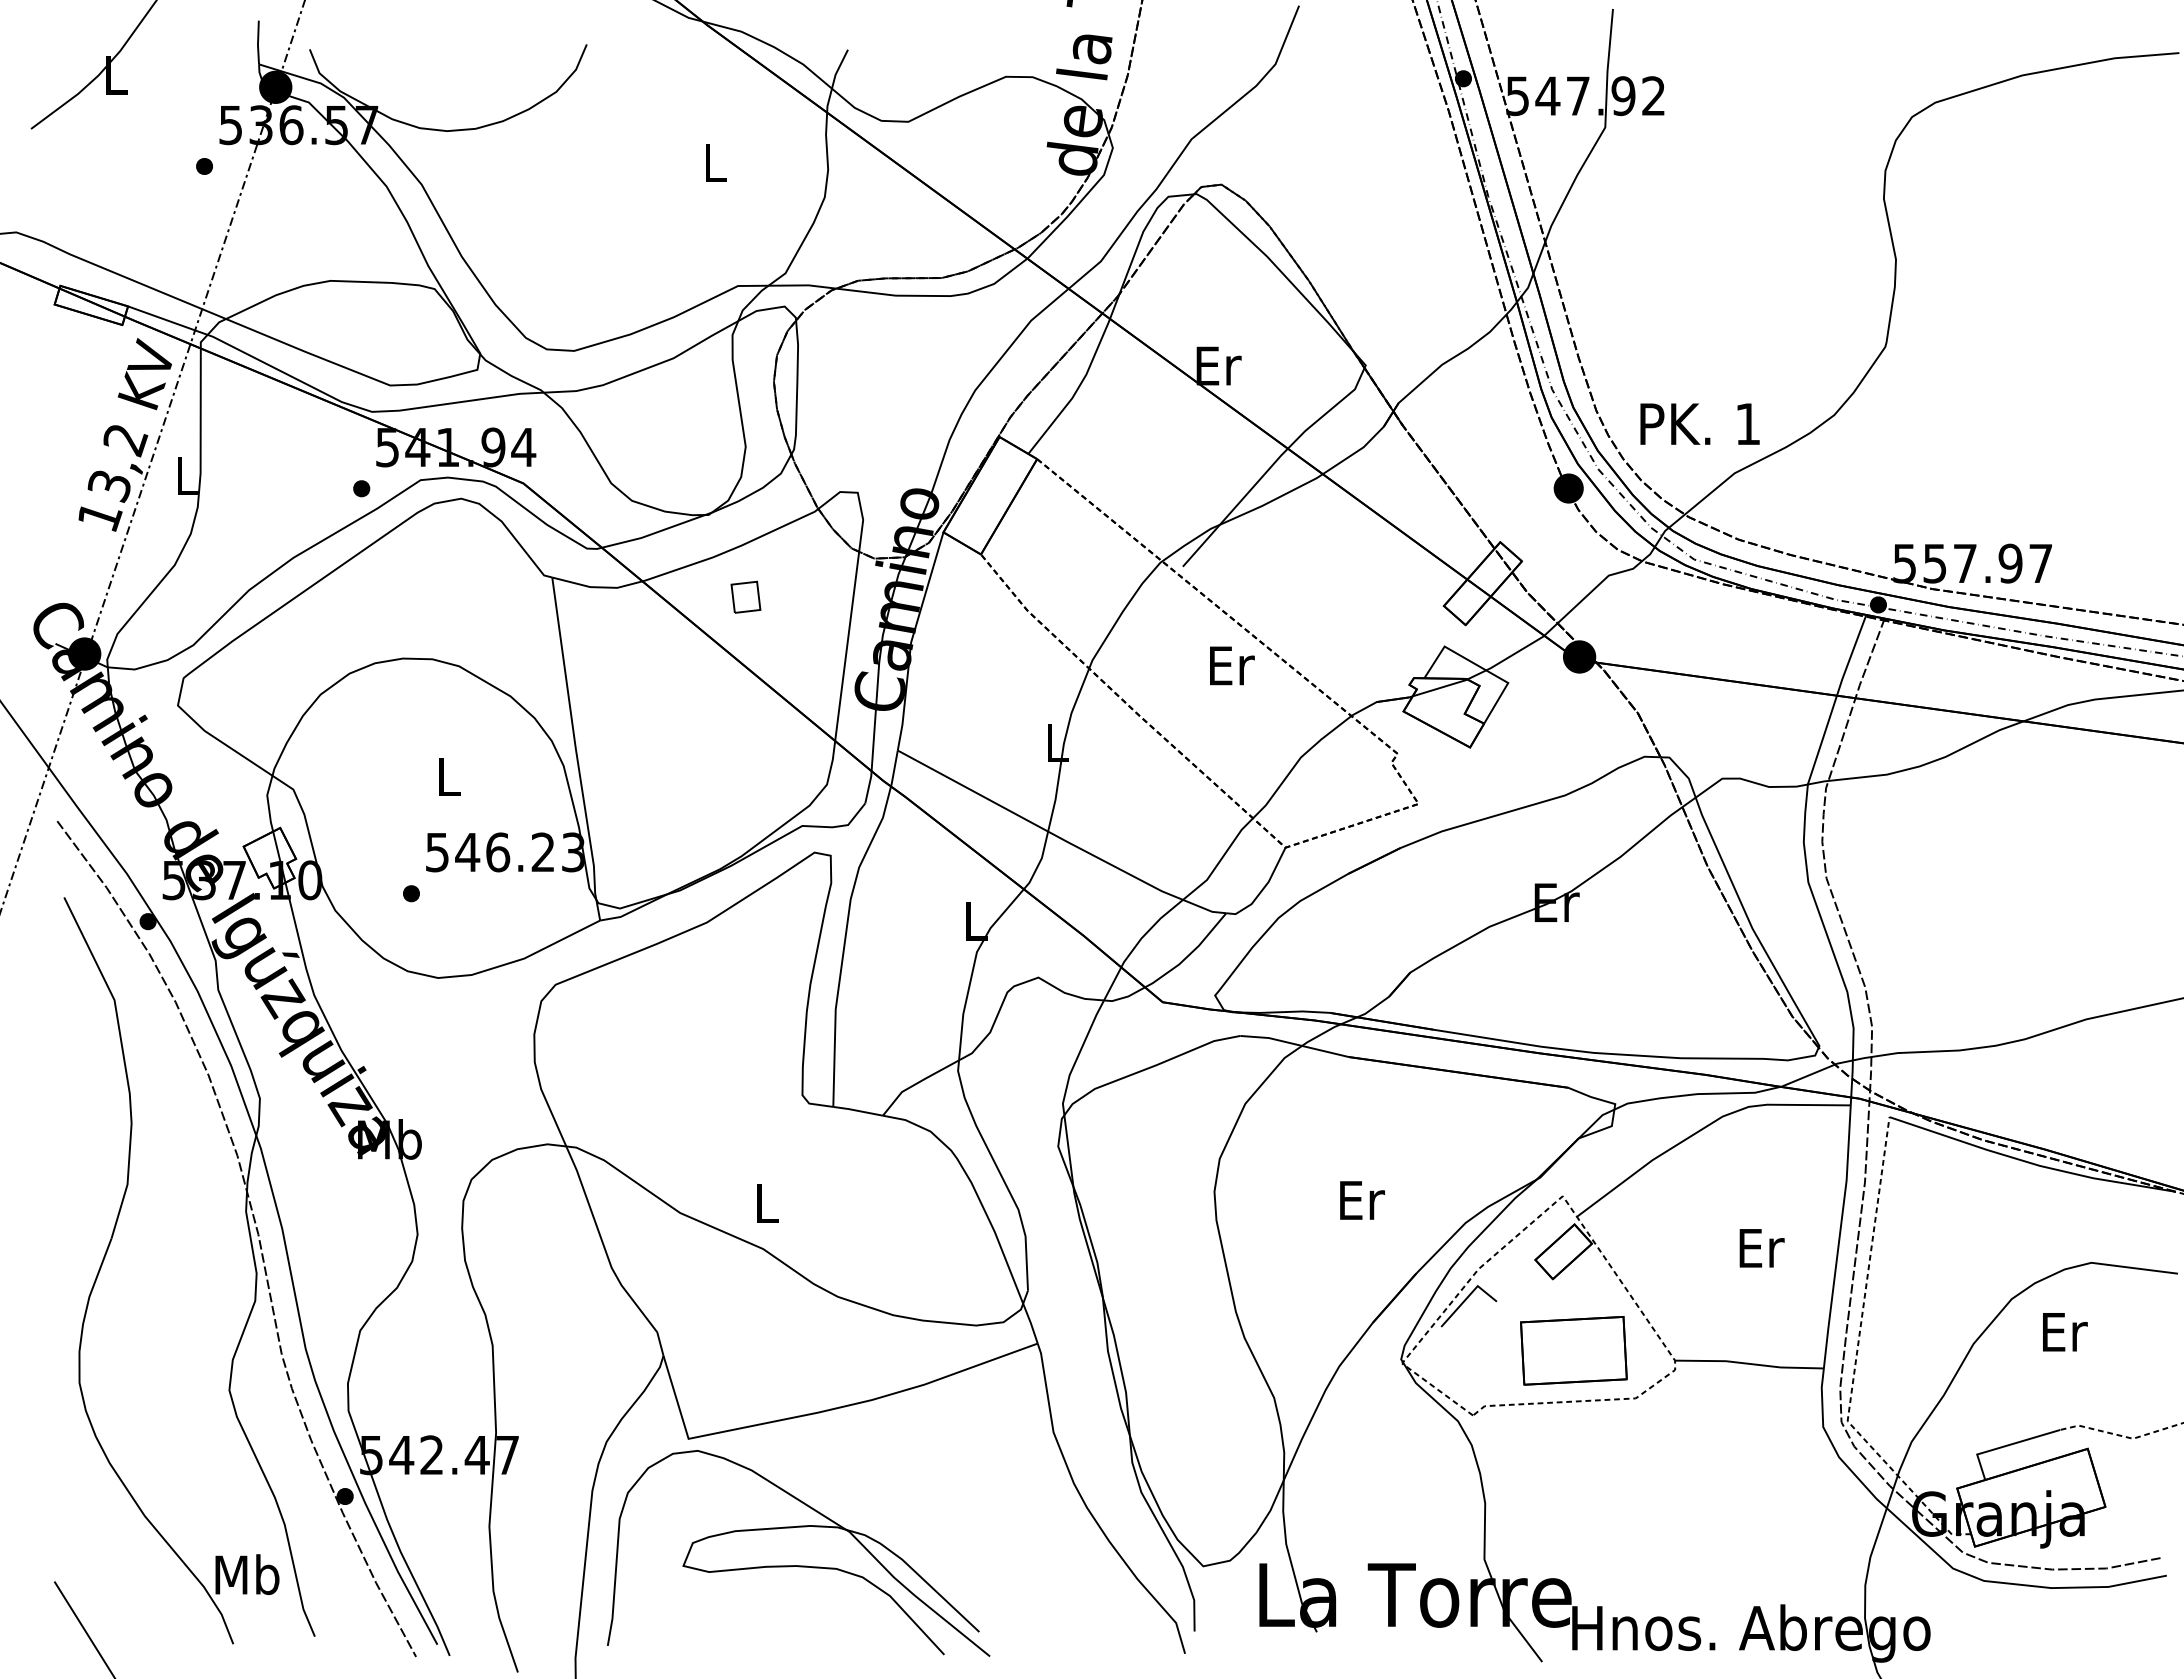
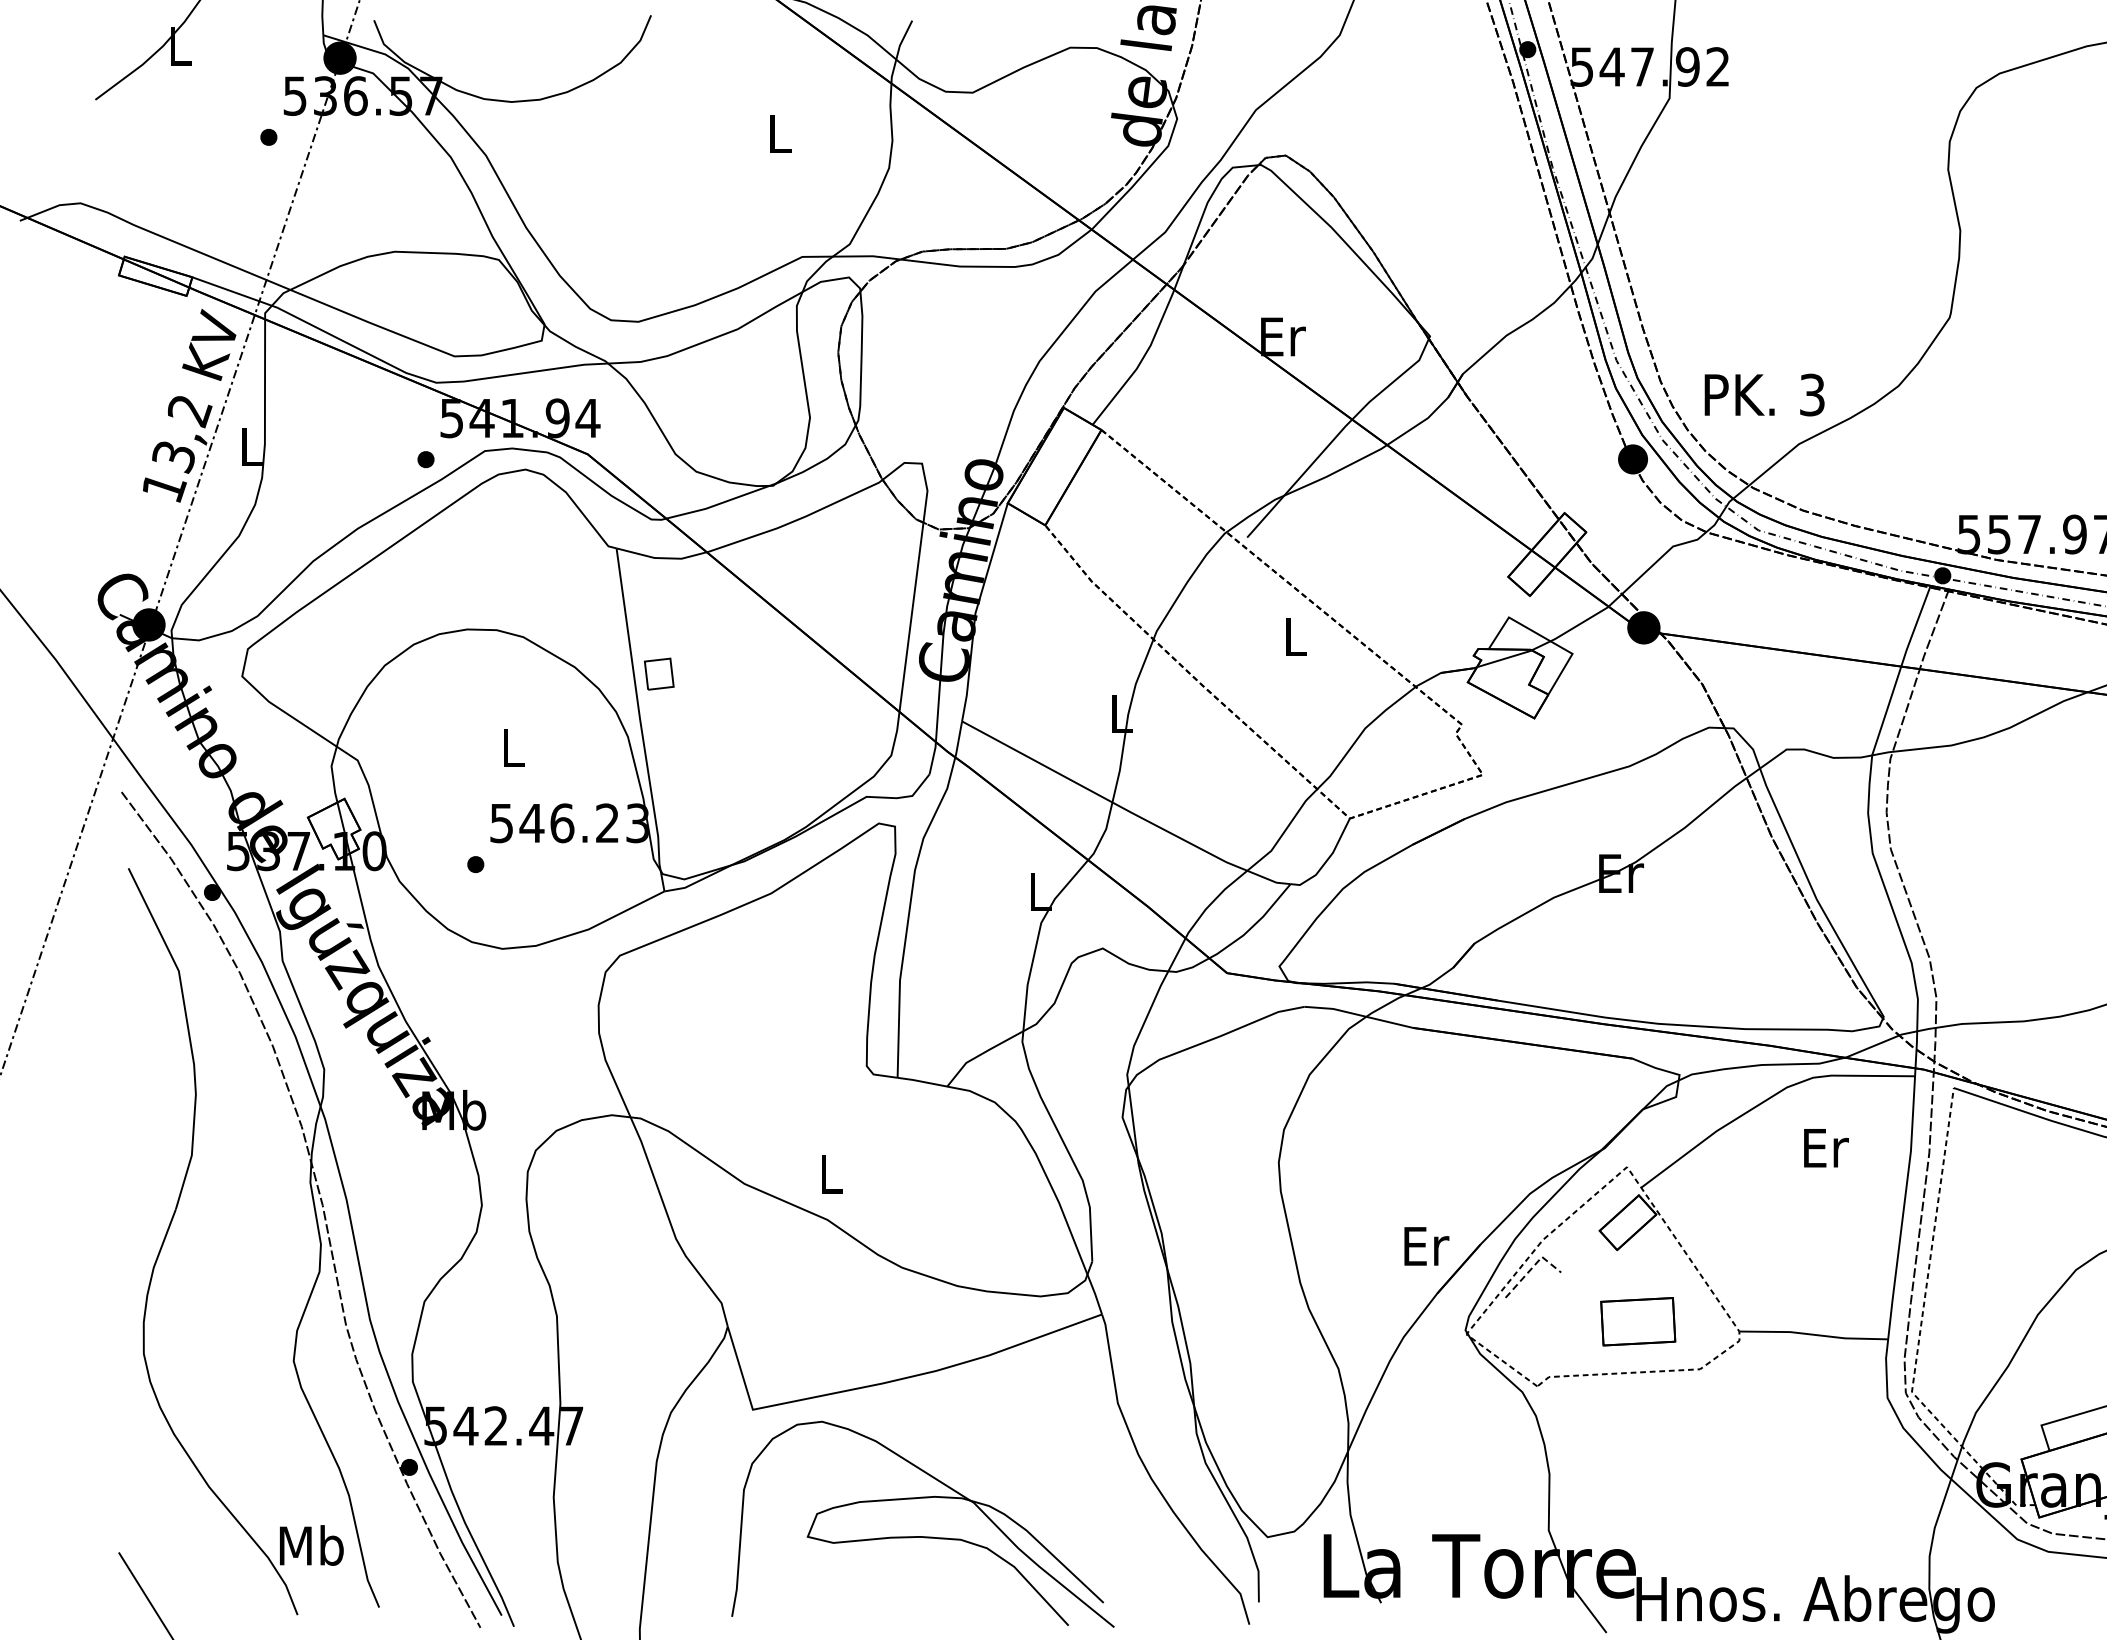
text: (1747, 423) -> (1811, 394), 1 -> 3
part: (745, 596) -> (658, 673), moved
text: (1232, 665) -> (1296, 636), Er -> L
text: (1362, 1200) -> (1426, 1246), moved
text: (1761, 1248) -> (1825, 1148), moved
line: (1468, 1296) -> (1532, 1267), solid -> dashed
part: (1573, 1350) -> (1637, 1321), size x0.7
part: (798, 1565) -> (922, 1536), moved

